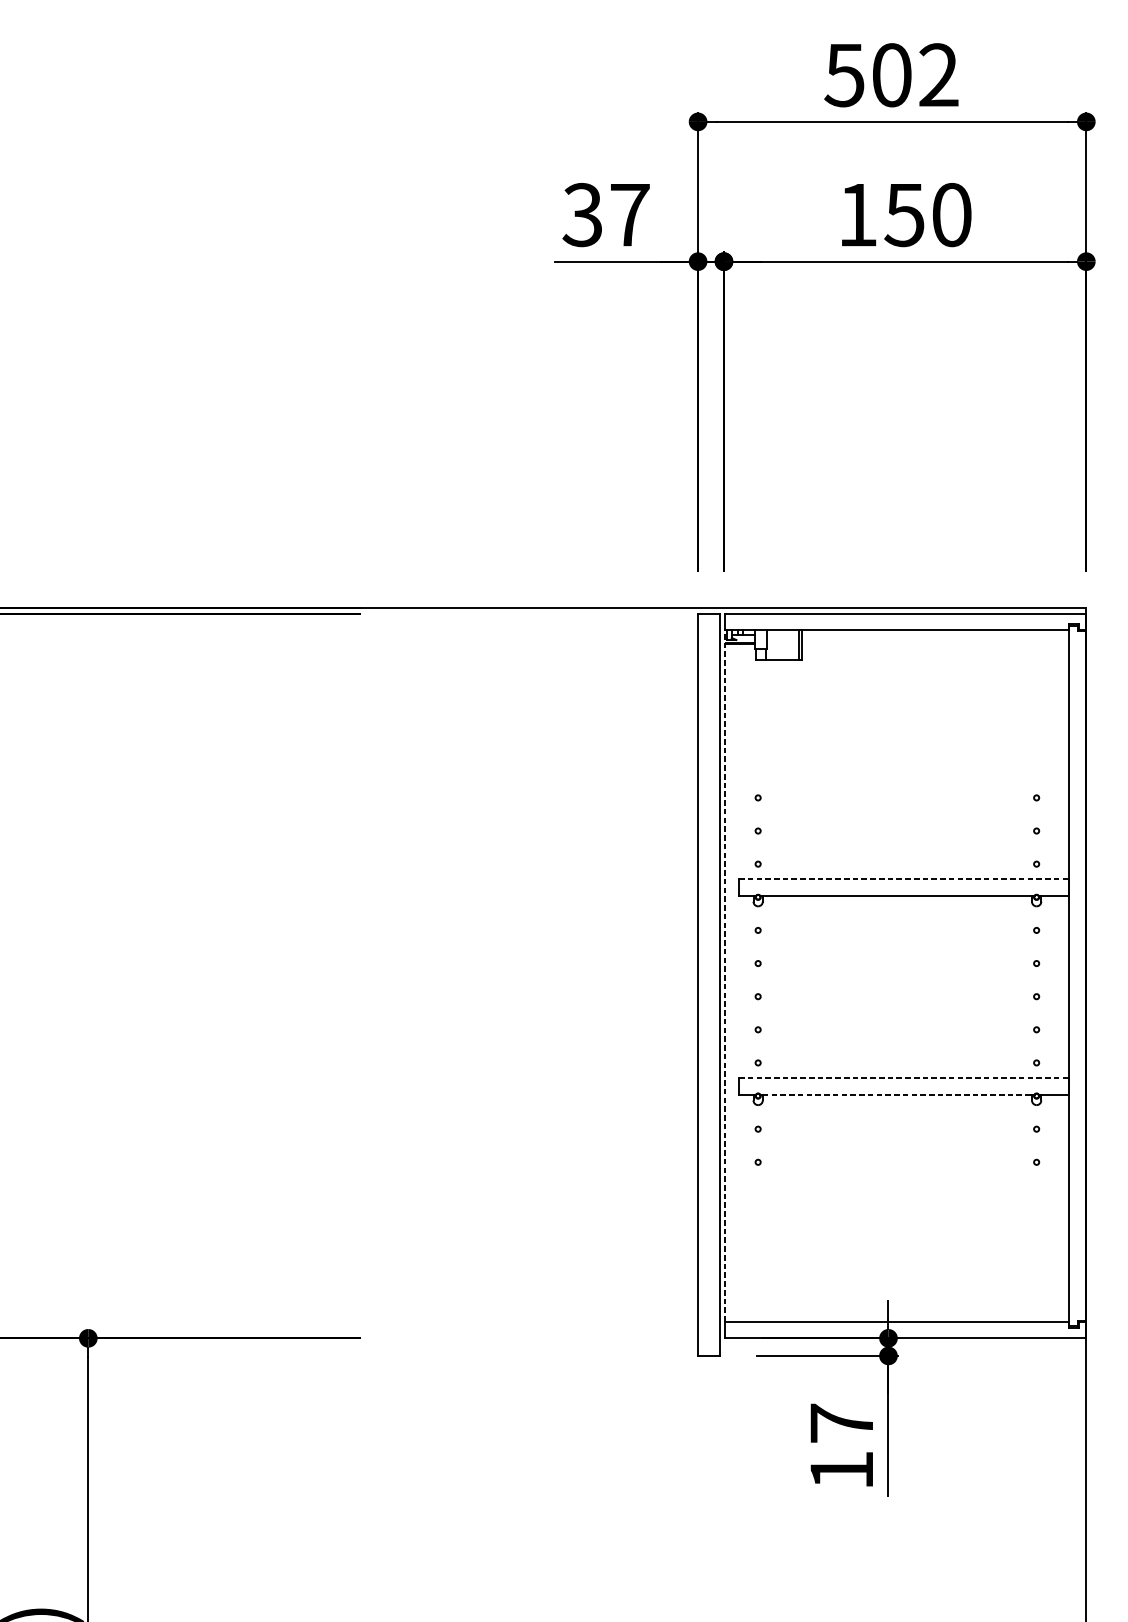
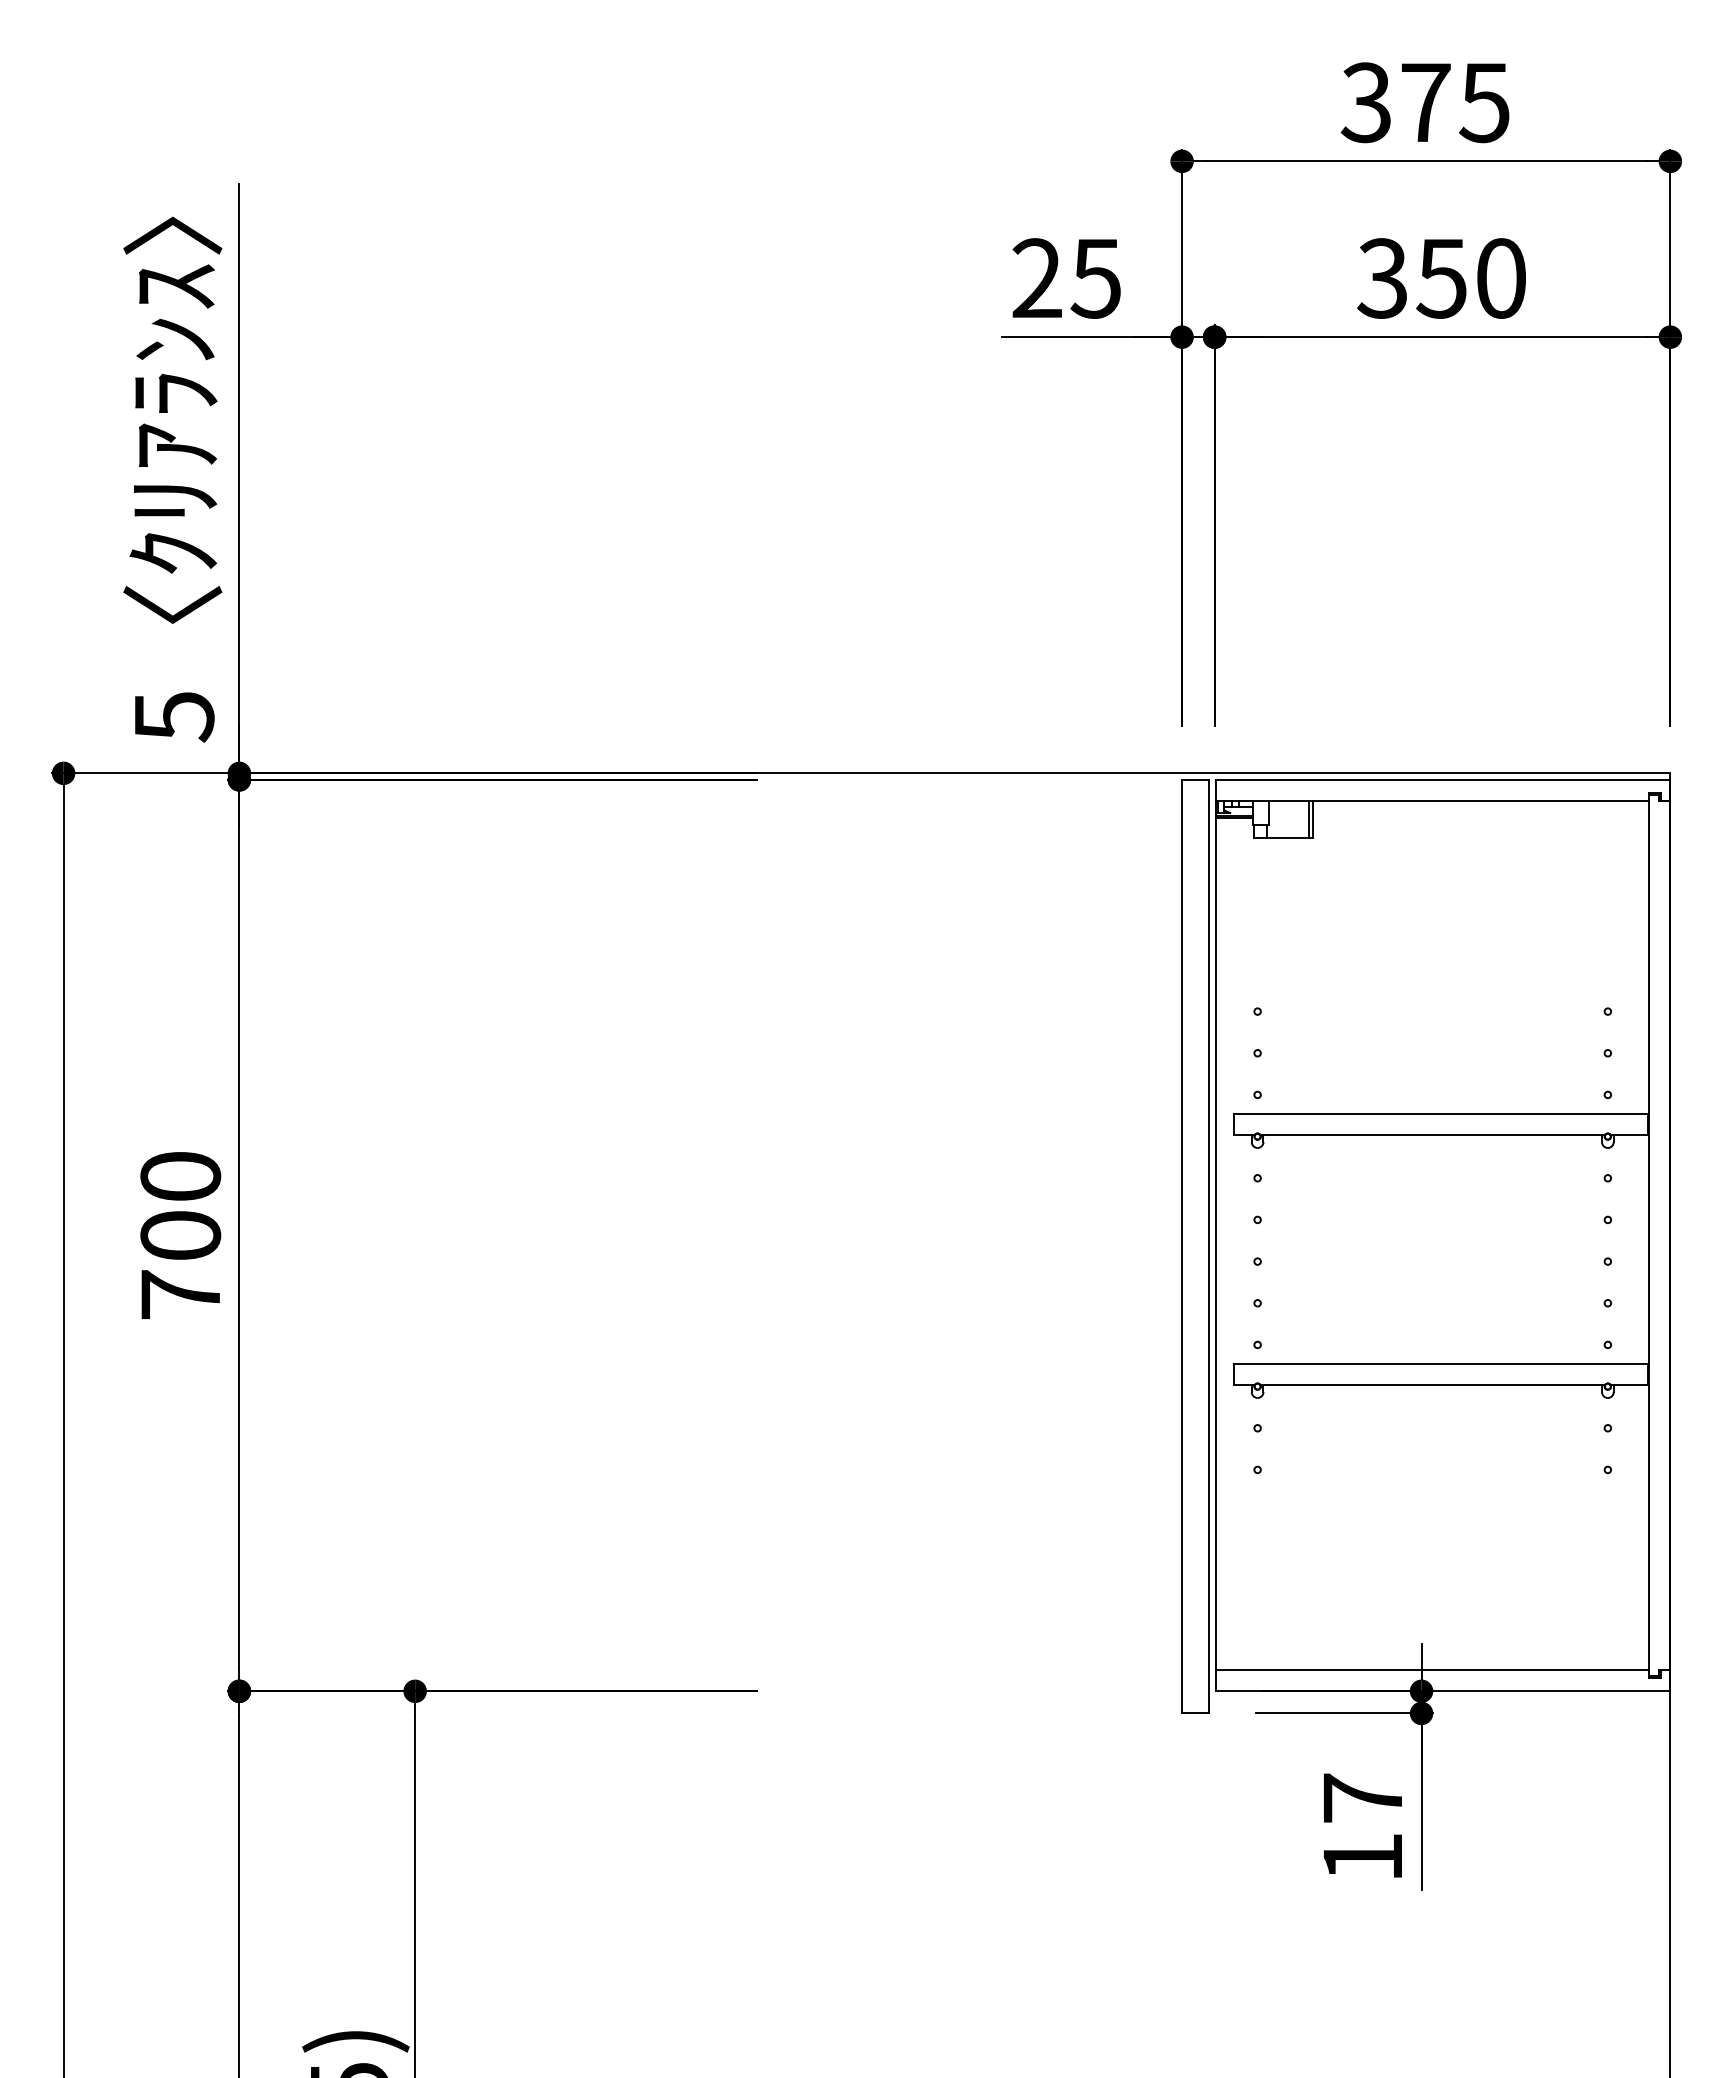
text: (890, 75) -> (1424, 102), 502 -> 375
text: (606, 215) -> (1066, 278), 37 -> 25
text: (856, 215) -> (1381, 278), 150 -> 350
line: (904, 879) -> (1441, 1114), dashed -> solid
line: (724, 975) -> (1215, 1235), dashed -> solid
line: (904, 1078) -> (1441, 1364), dashed -> solid
line: (897, 1094) -> (1433, 1384), dashed -> solid

